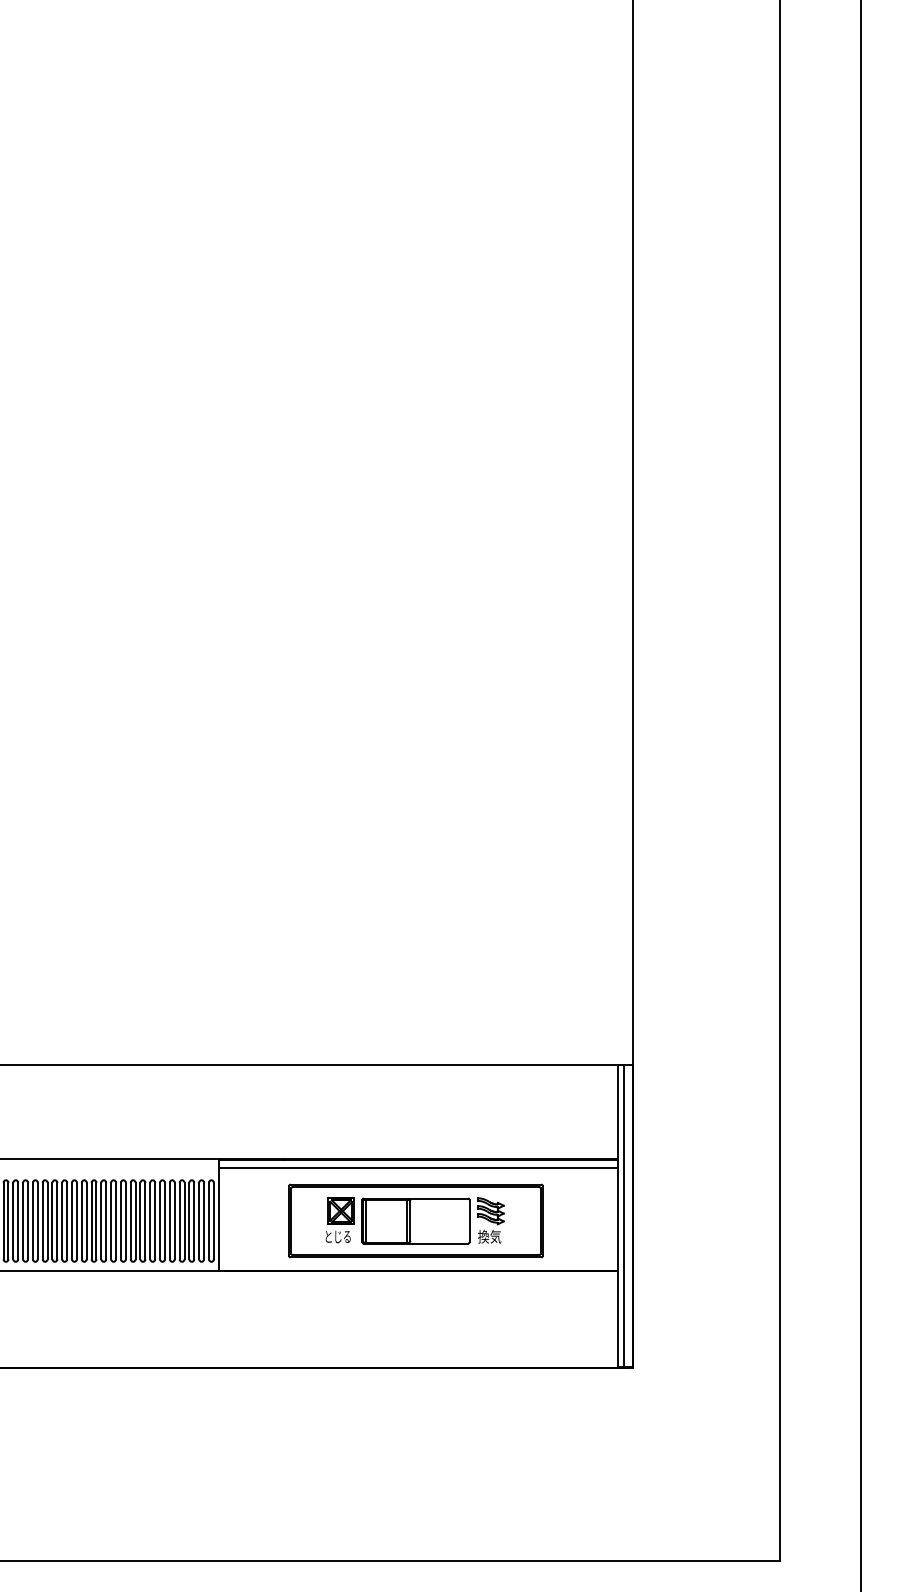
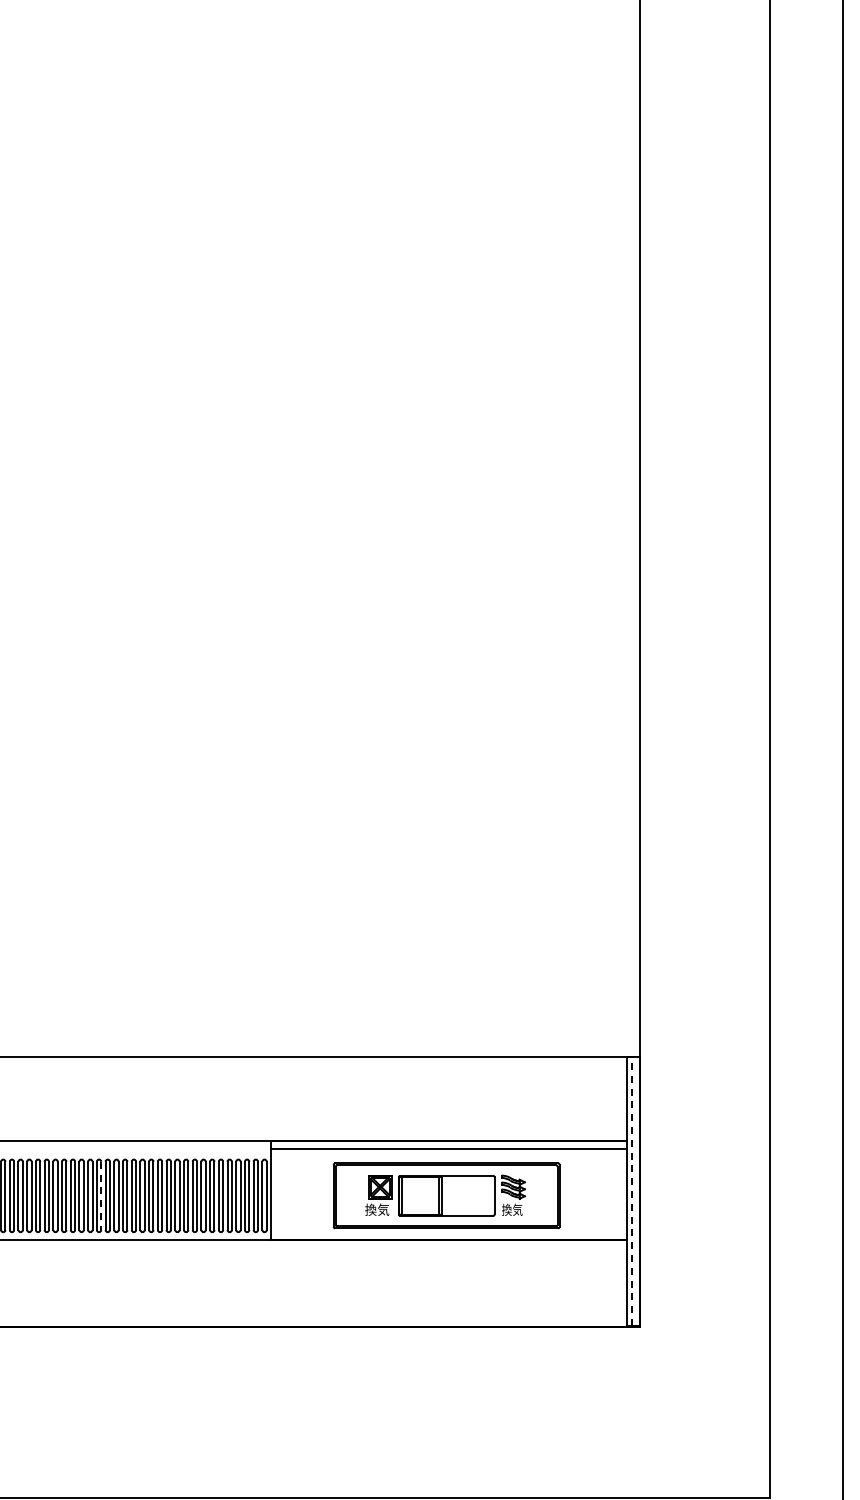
line: (623, 1216) -> (631, 1191), solid -> dashed
line: (28, 1221) -> (101, 1196), solid -> dashed
text: (338, 1236) -> (377, 1209), とじる -> 換気

